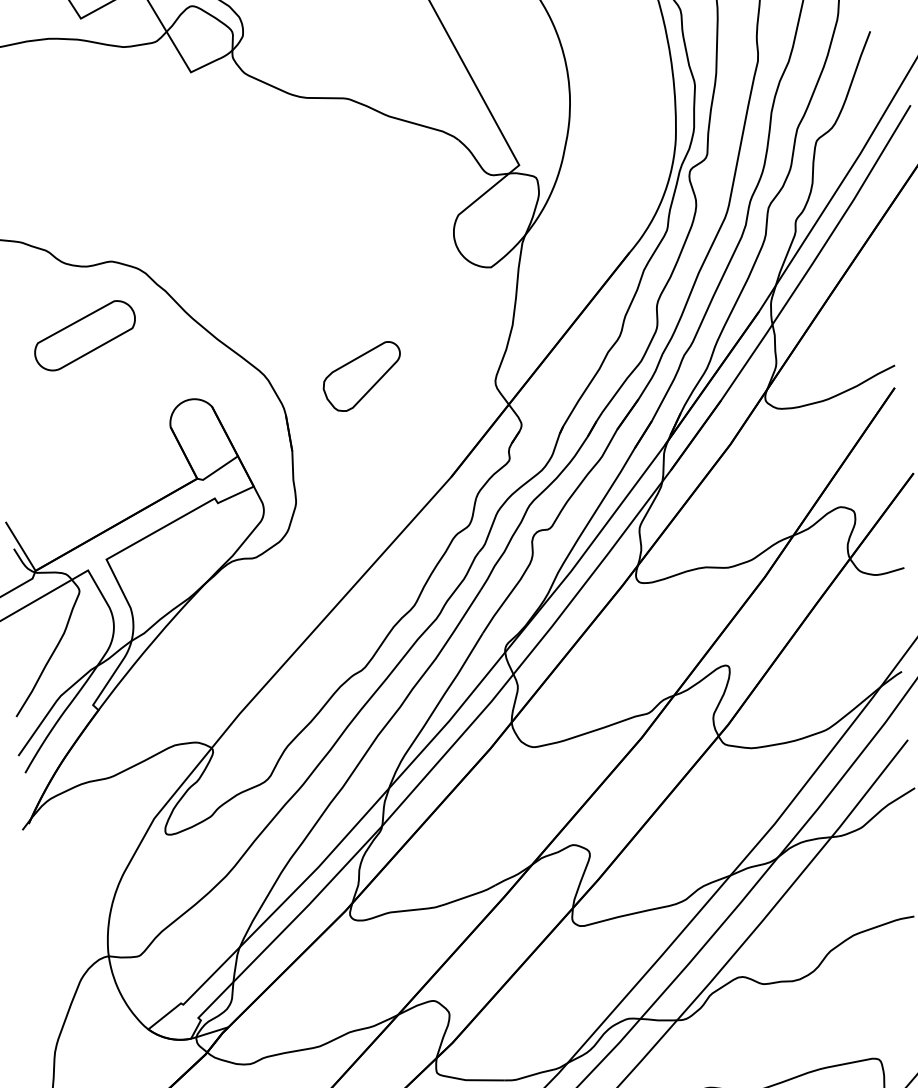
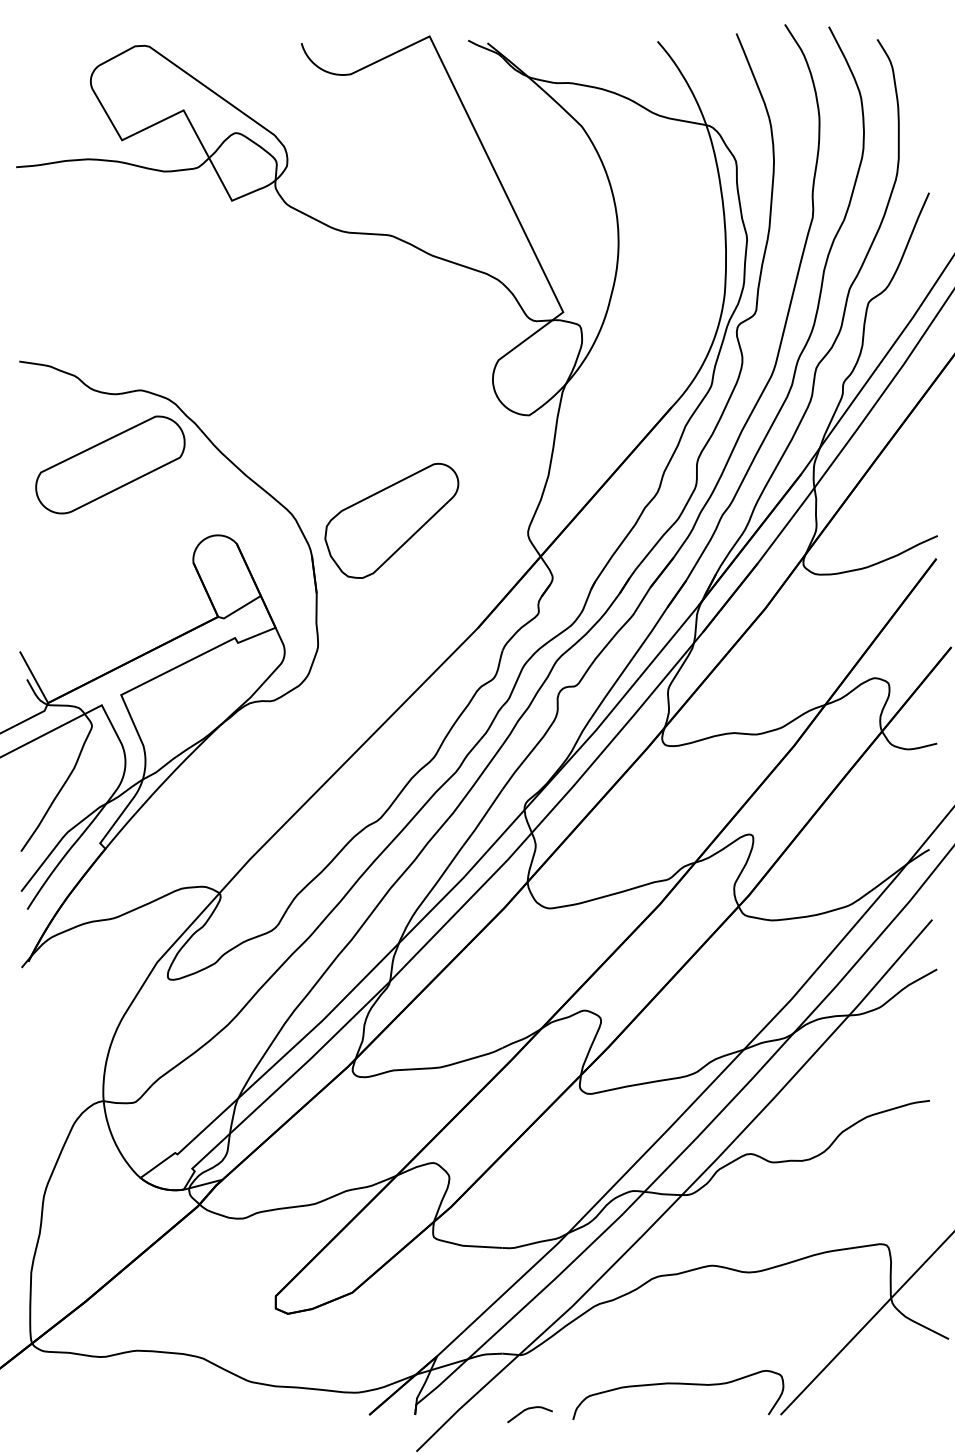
part: (85, 335) -> (110, 464), size x1.43
part: (361, 376) -> (391, 520), size x1.67

